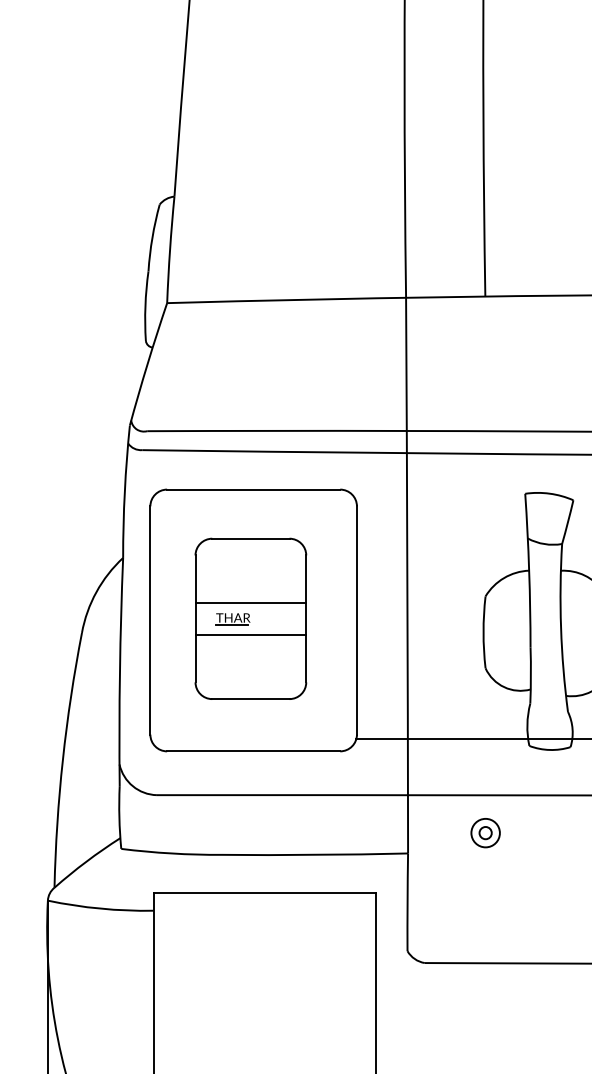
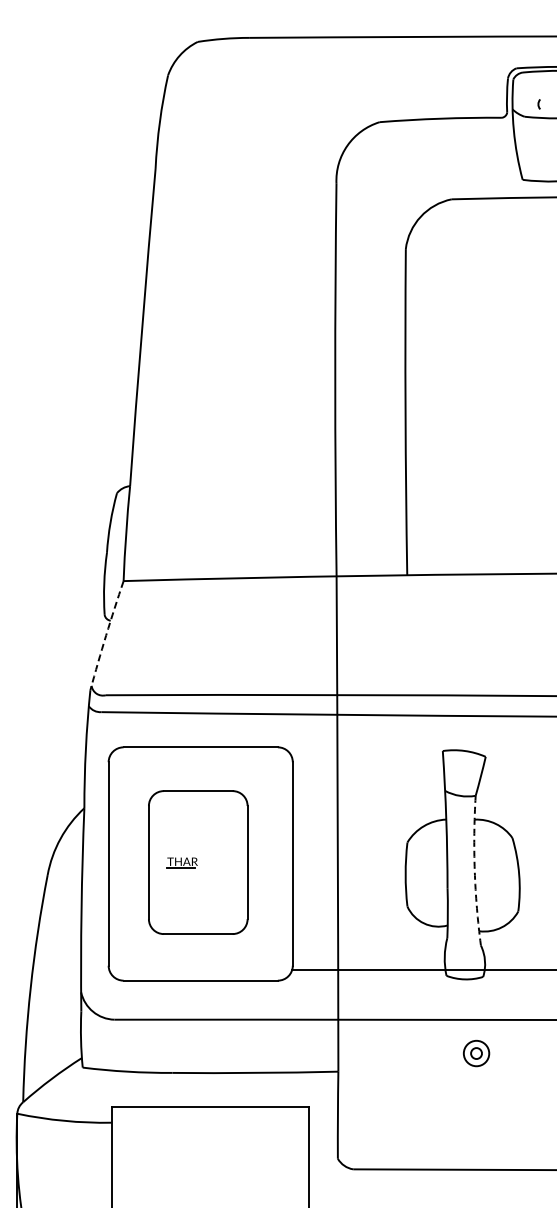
arc: (147, 364) -> (106, 635), solid -> dashed
line: (250, 603) -> (197, 848), removed
arc: (560, 627) -> (474, 870), solid -> dashed
line: (250, 635) -> (197, 877), removed
part: (485, 833) -> (476, 1053), moved

